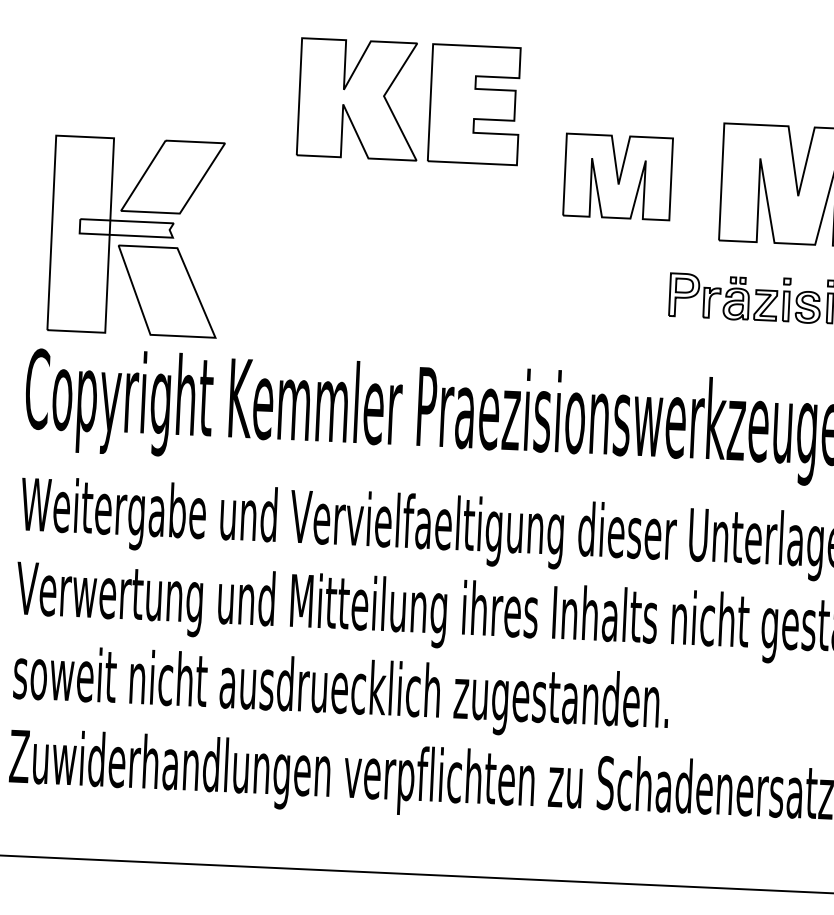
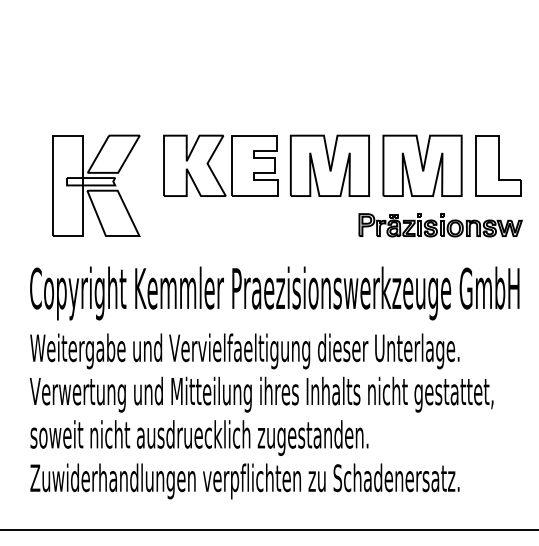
part: (394, 111) -> (213, 171), moved
part: (617, 176) -> (329, 165), size x1.43
part: (136, 236) -> (96, 185), moved

